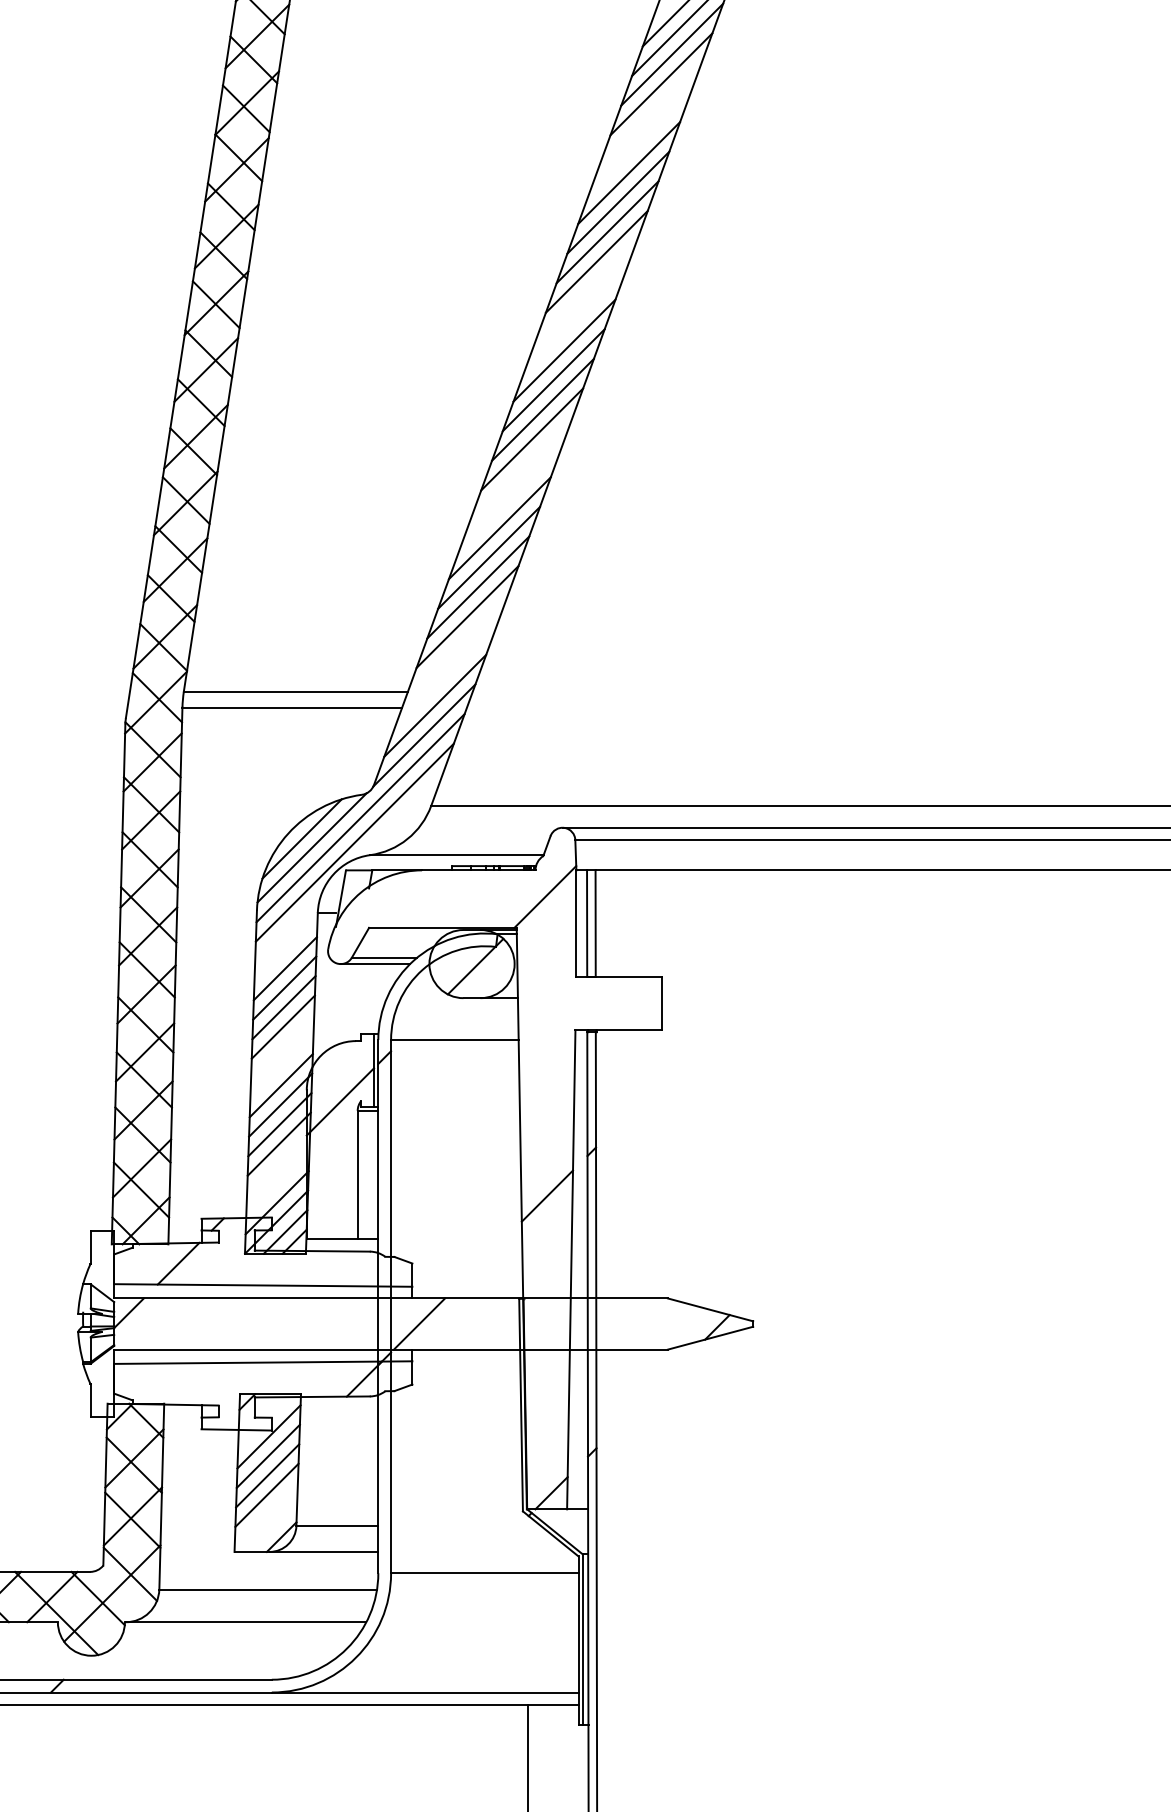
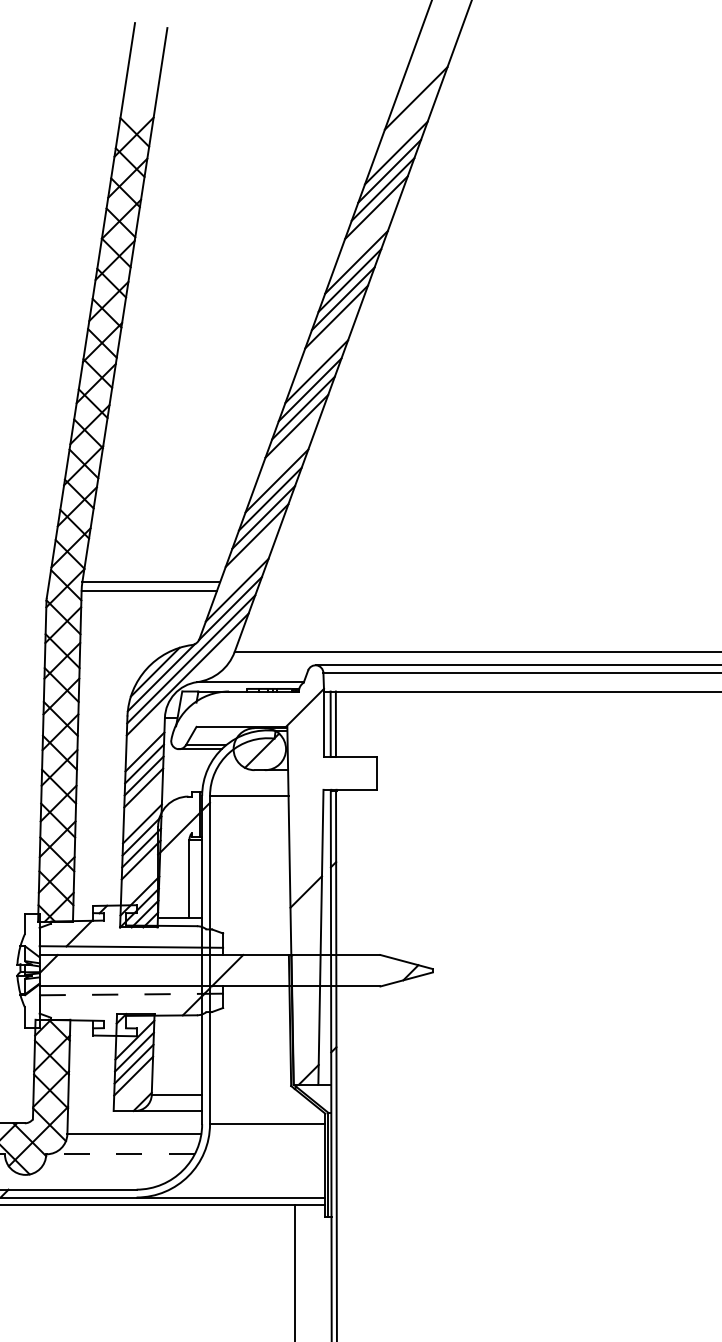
line: (263, 1362) -> (131, 994), solid -> dashed
line: (245, 1622) -> (120, 1154), solid -> dashed

